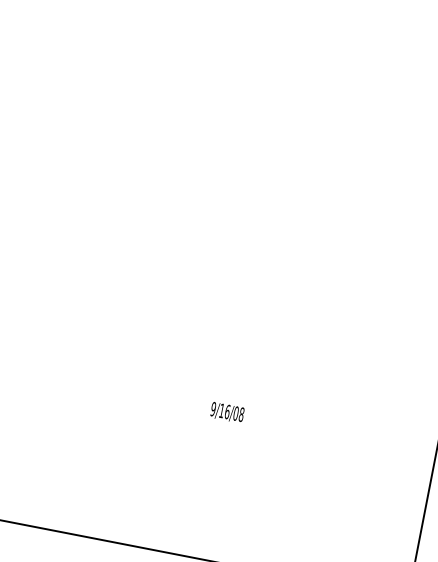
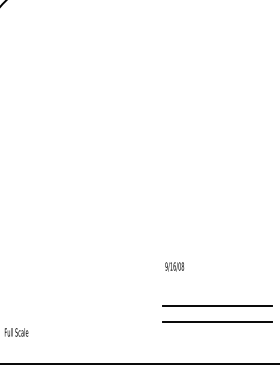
text: (227, 411) -> (174, 266), moved
line: (290, 472) -> (217, 305), added
line: (284, 501) -> (217, 322), added

